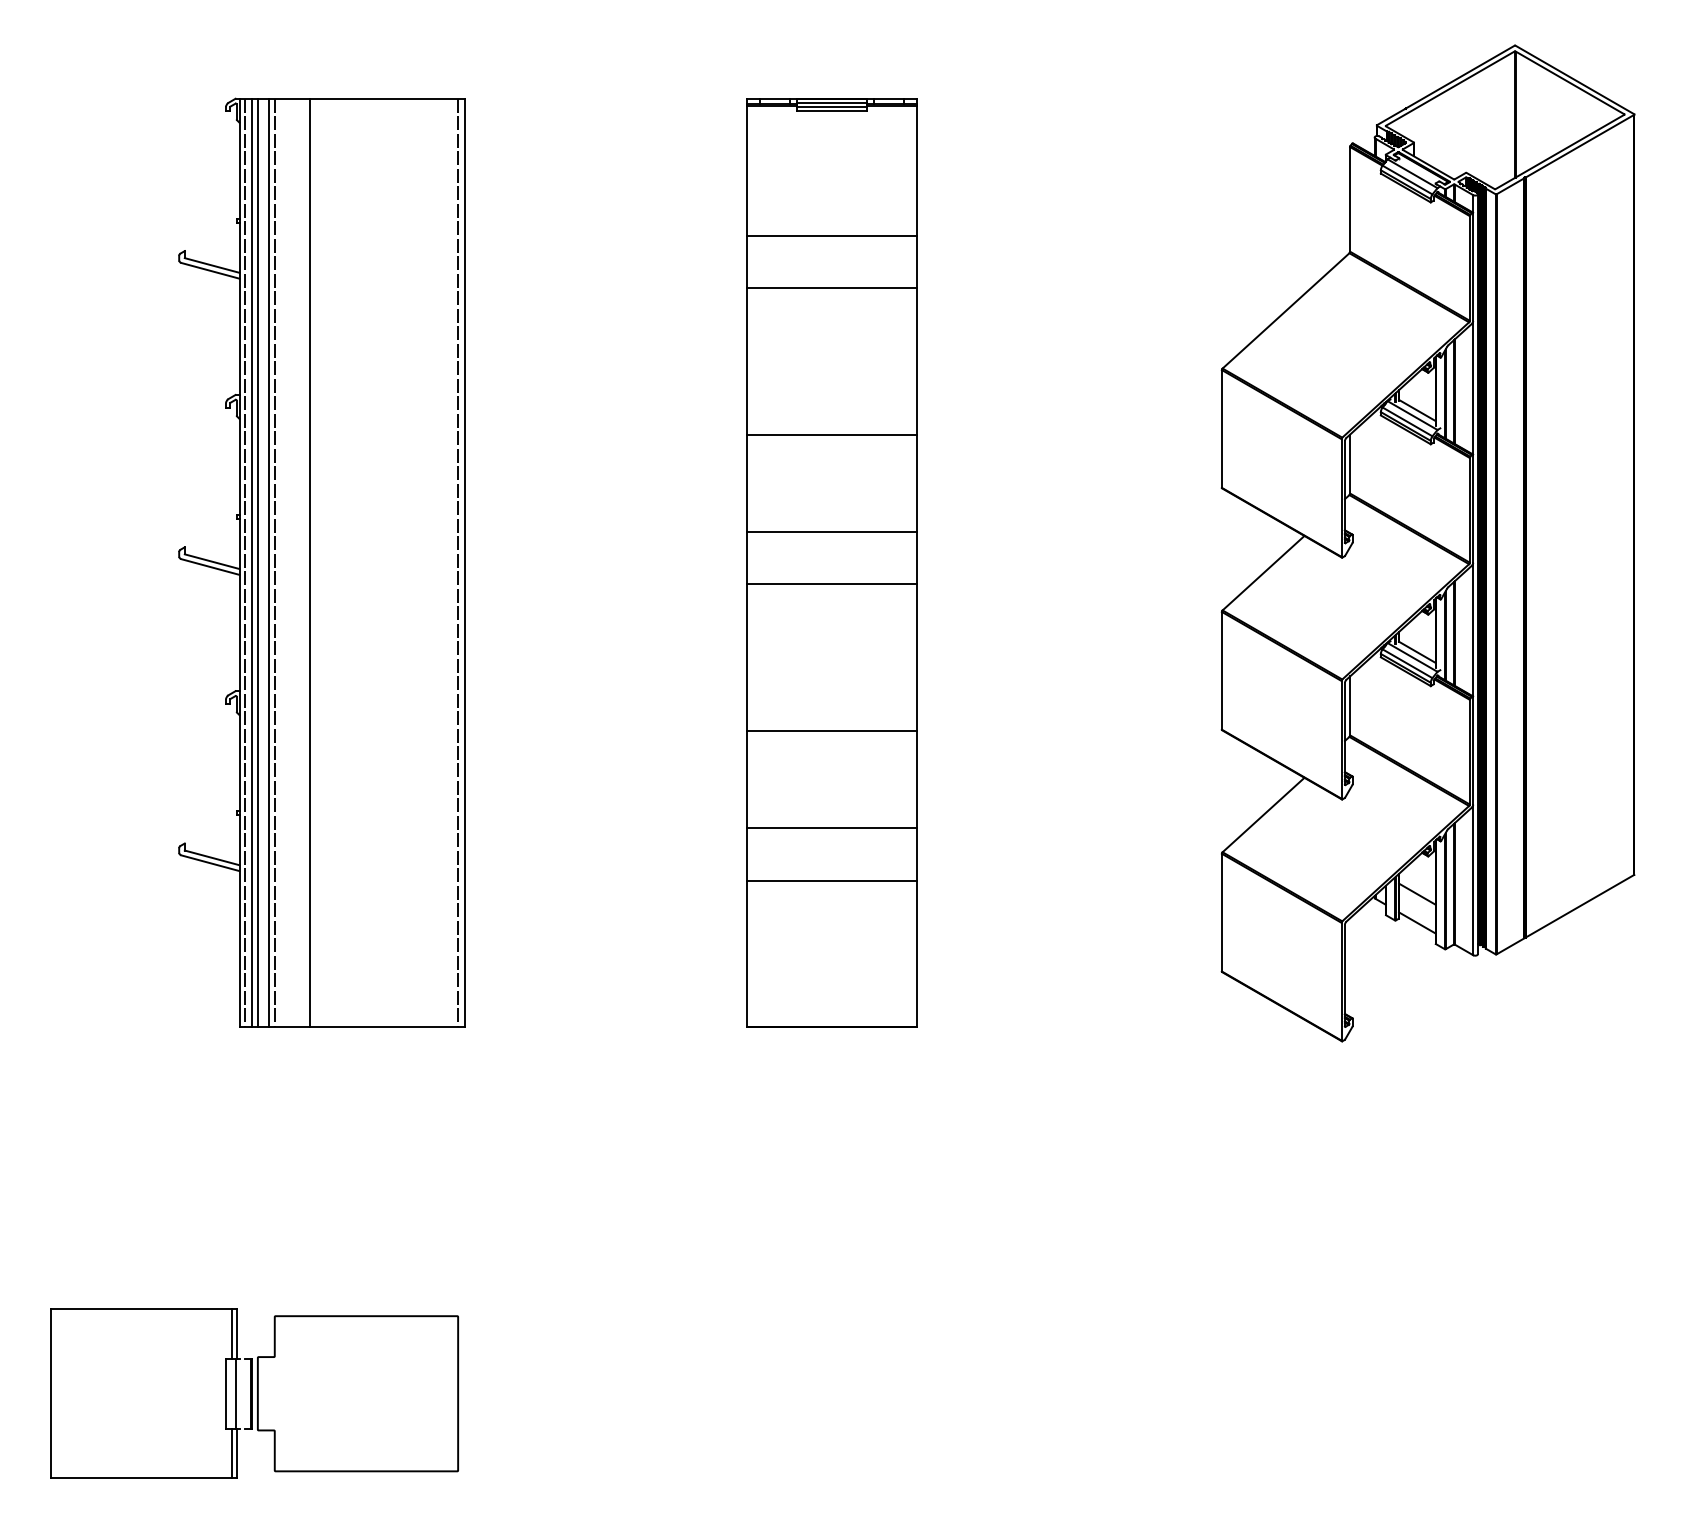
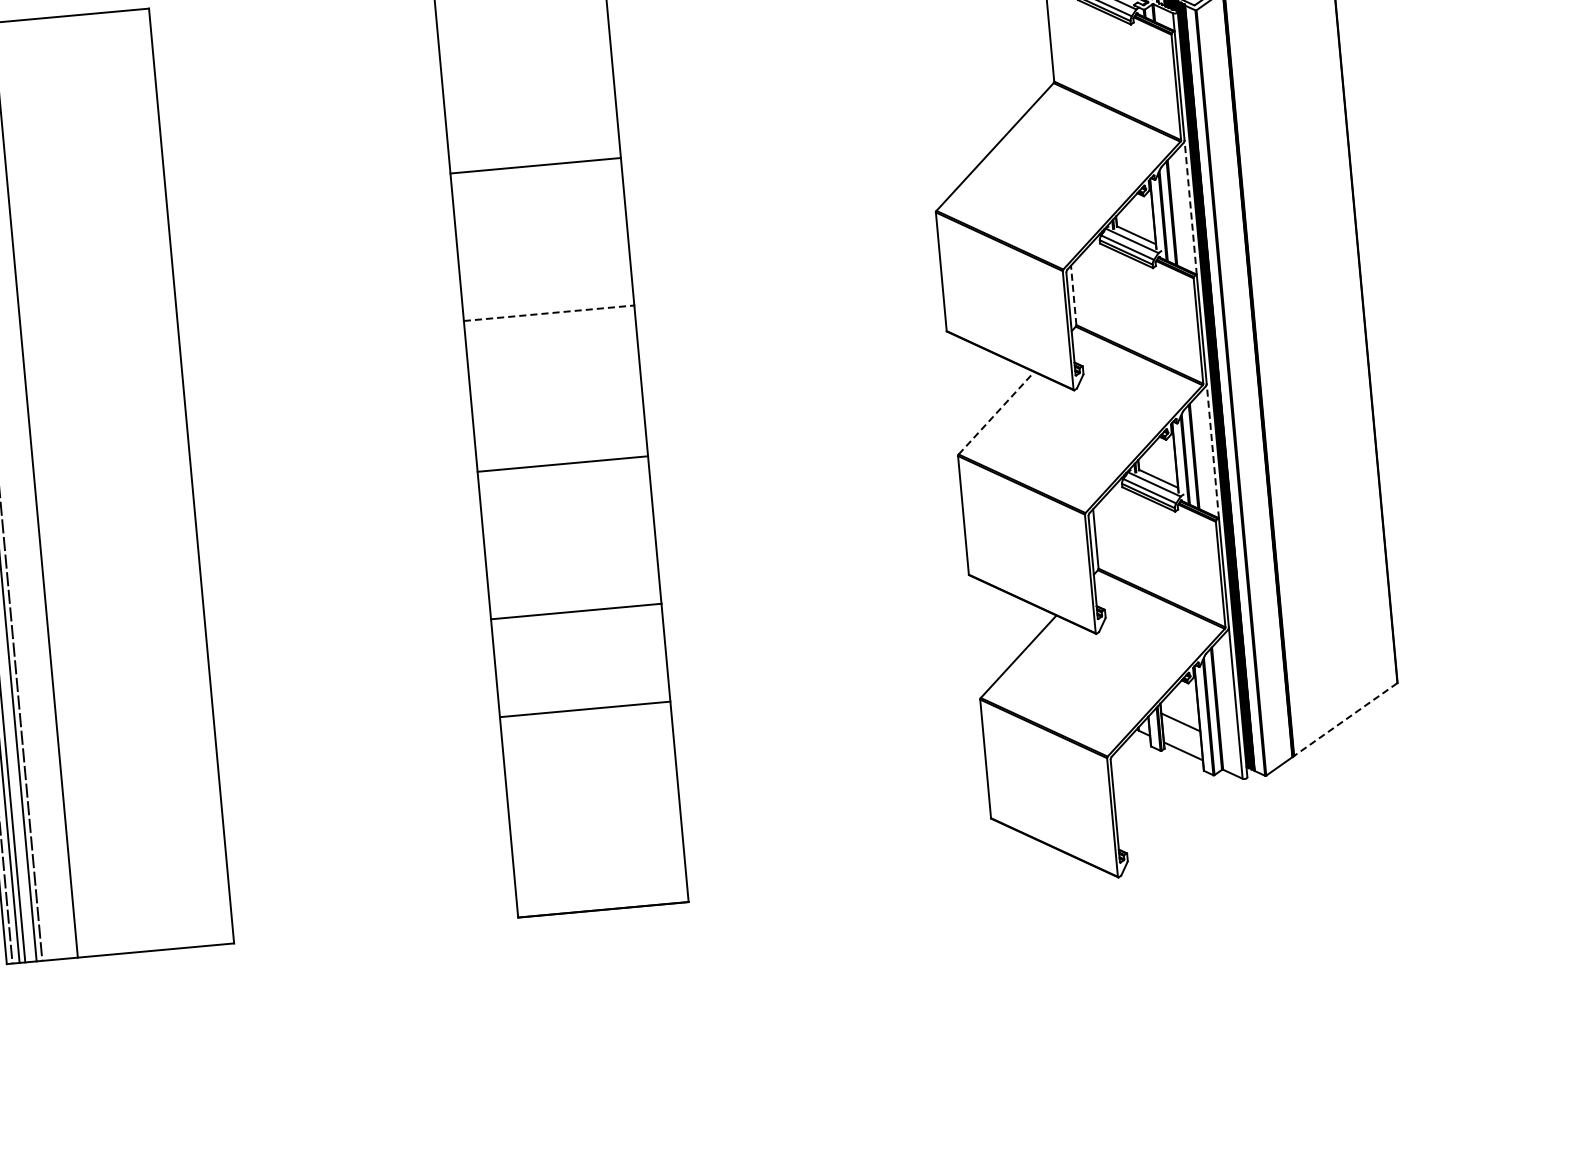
line: (831, 235) -> (530, 112), removed
line: (1473, 388) -> (1190, 207), solid -> dashed
line: (831, 434) -> (548, 313), solid -> dashed
line: (1350, 463) -> (1073, 294), solid -> dashed
line: (831, 531) -> (557, 410), removed
line: (458, 562) -> (184, 476), removed
line: (1263, 572) -> (996, 412), solid -> dashed
line: (1473, 629) -> (1213, 450), solid -> dashed
line: (831, 880) -> (589, 762), removed
line: (1579, 906) -> (1345, 719), solid -> dashed

